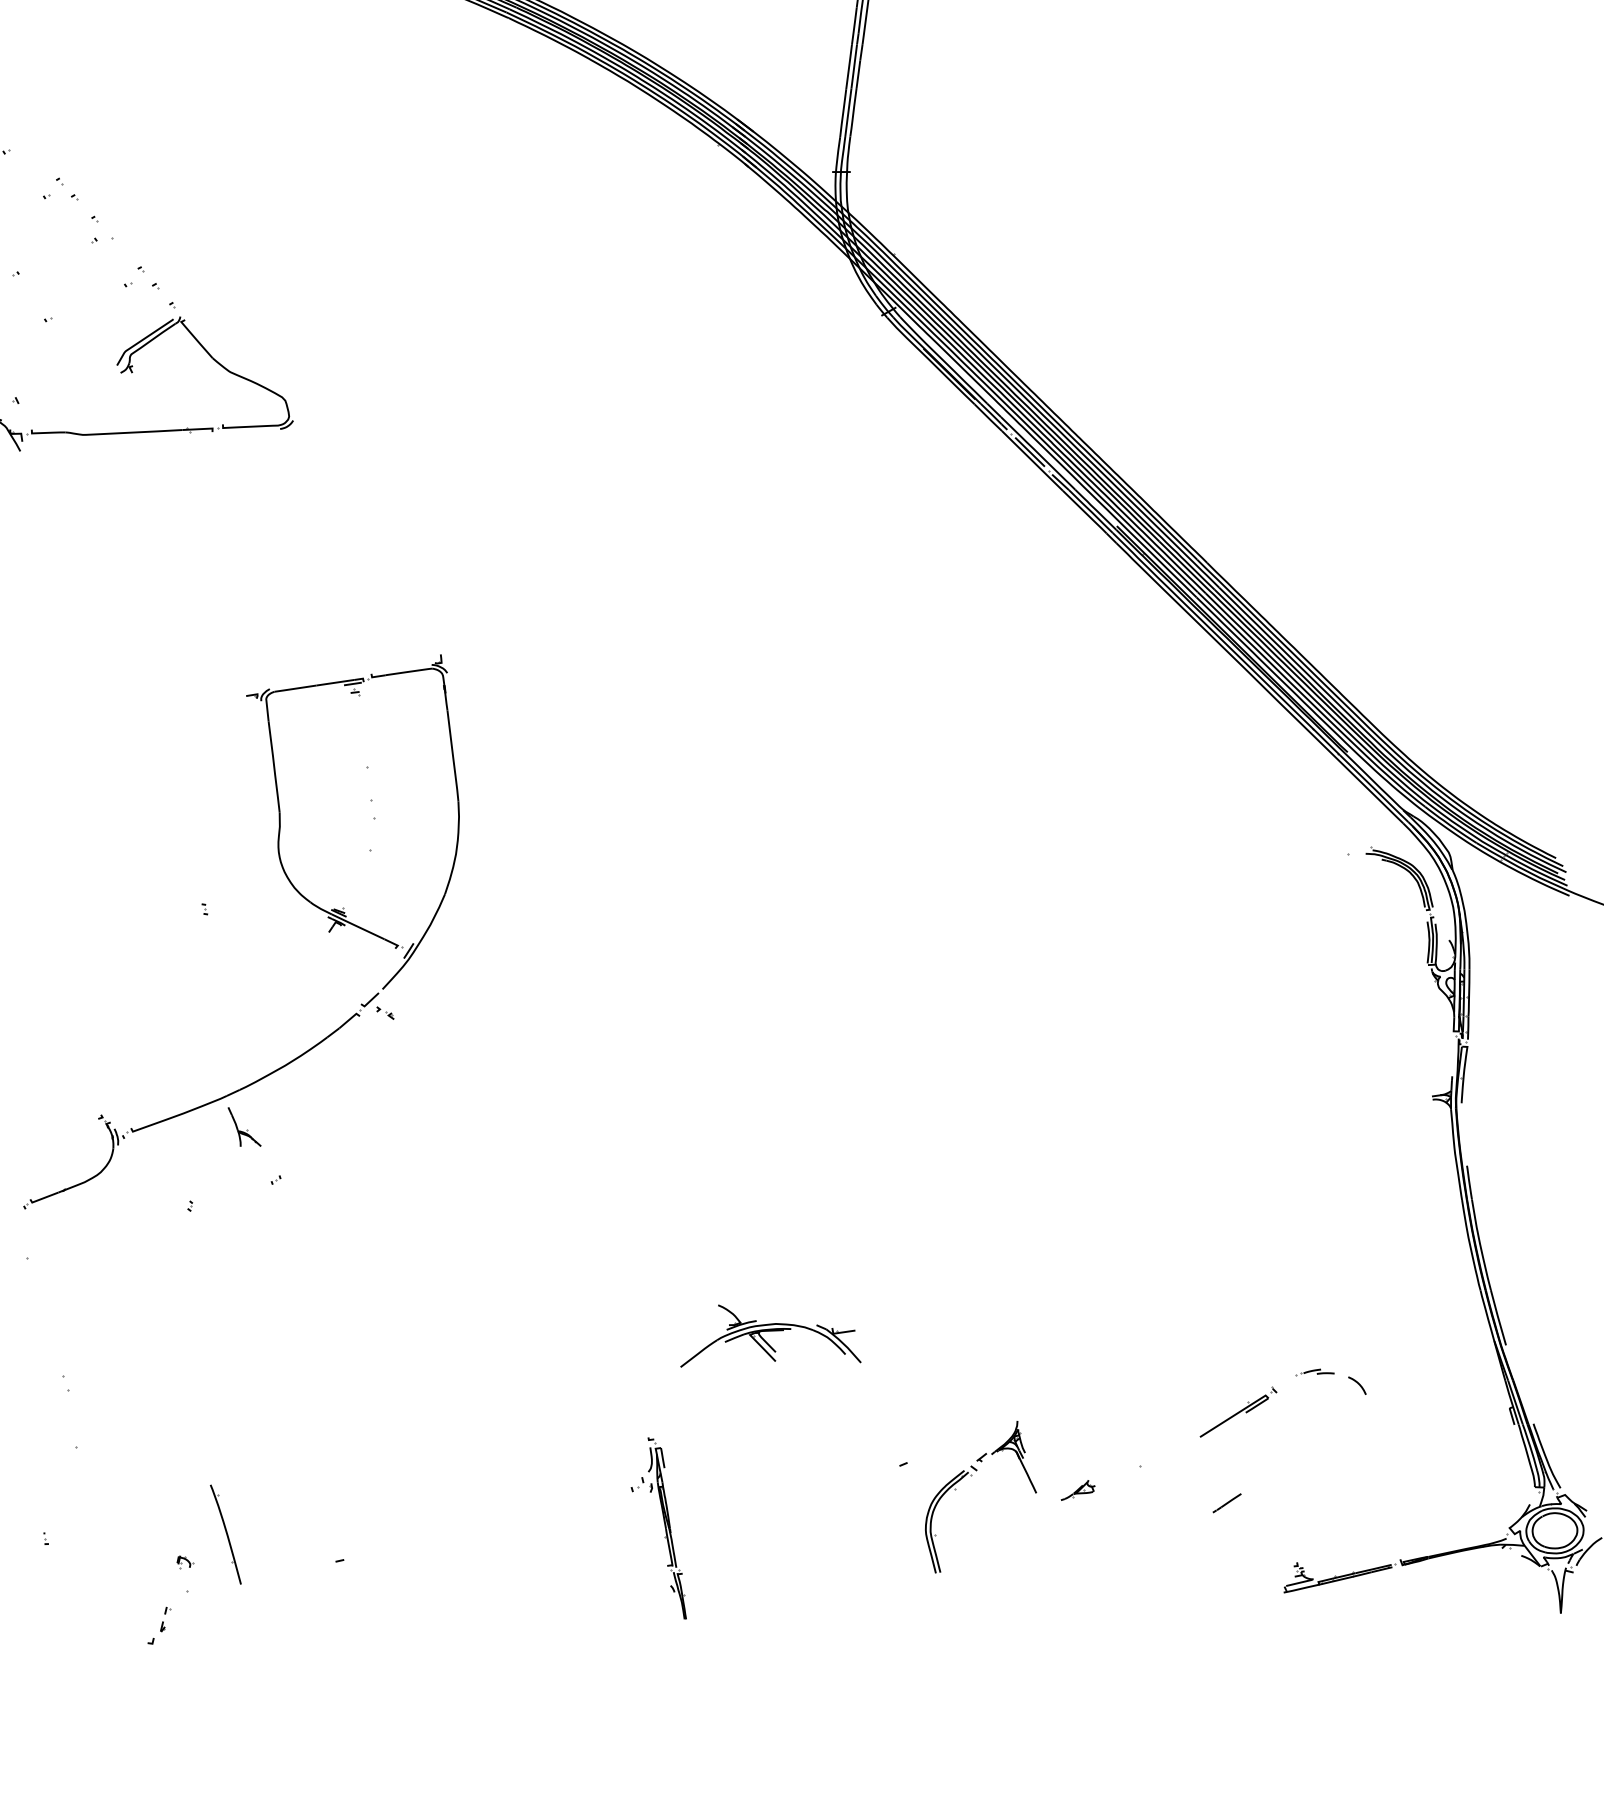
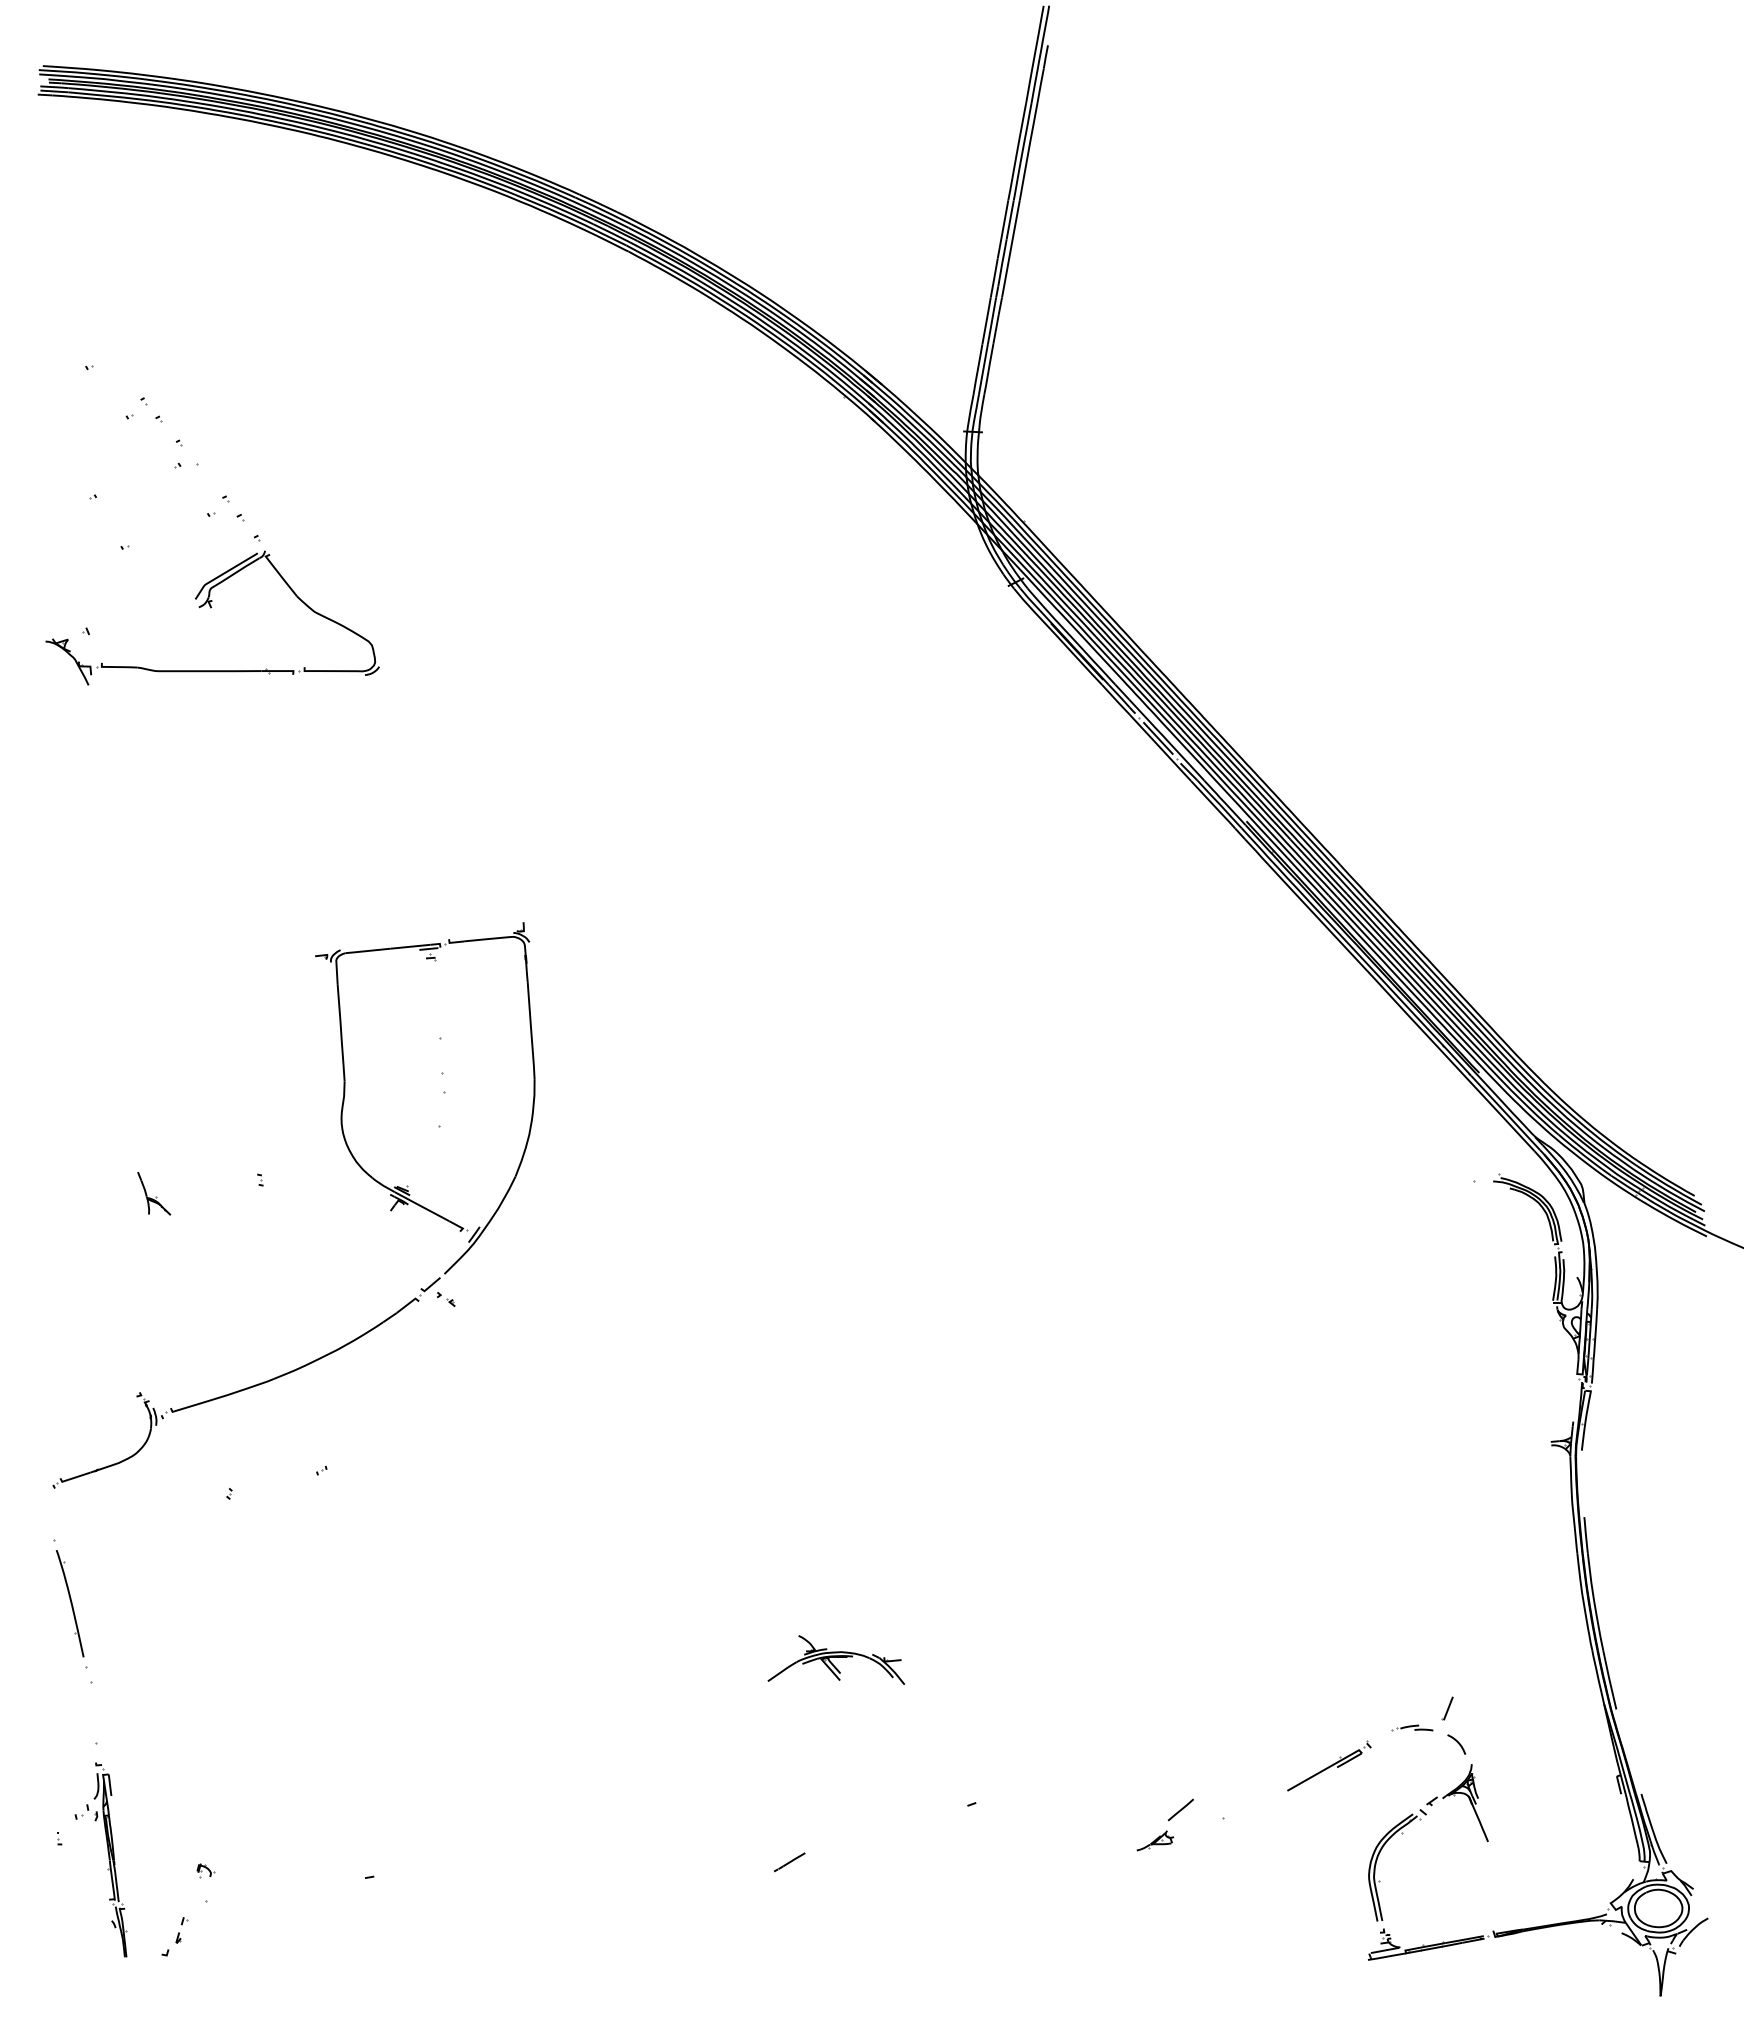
part: (244, 1126) -> (154, 1193), moved
part: (768, 1334) -> (835, 1659), size x0.71
part: (1346, 1352) -> (1447, 1708), added
line: (1100, 1459) -> (1180, 1809), added
part: (971, 1476) -> (1420, 1820), moved
line: (1226, 1503) -> (789, 1862), moved
part: (664, 1528) -> (108, 1859), moved
part: (225, 1534) -> (69, 1603), moved

